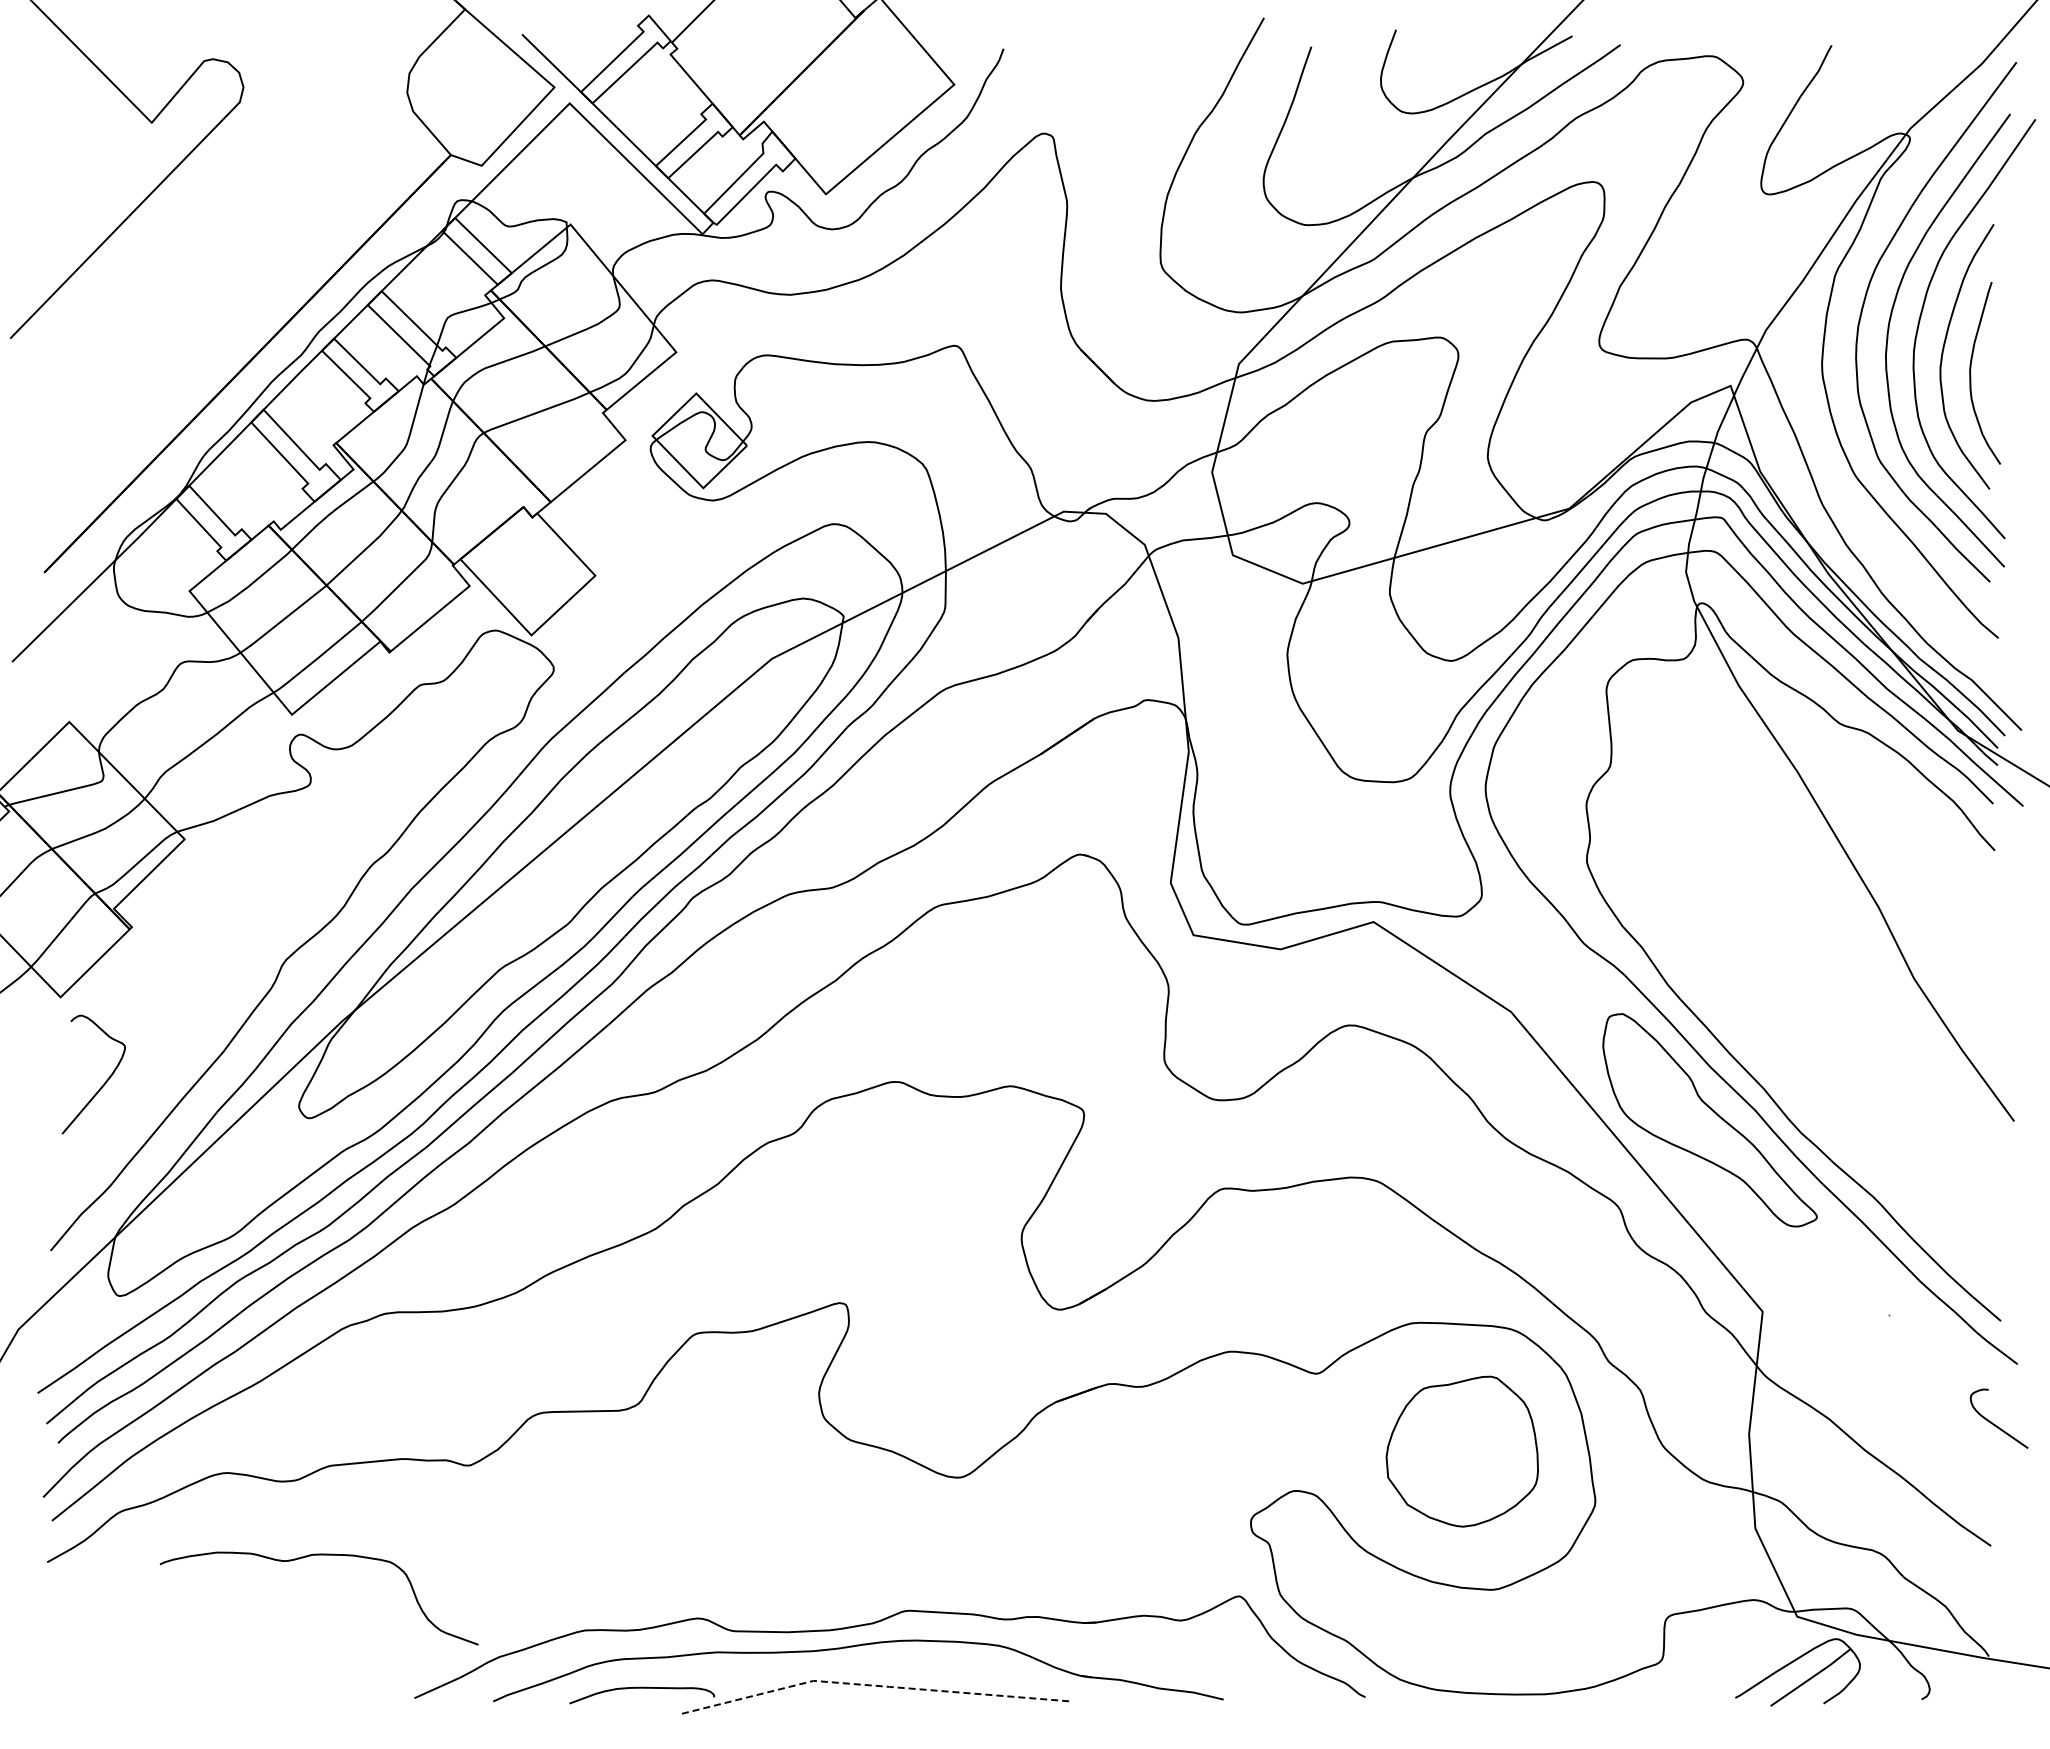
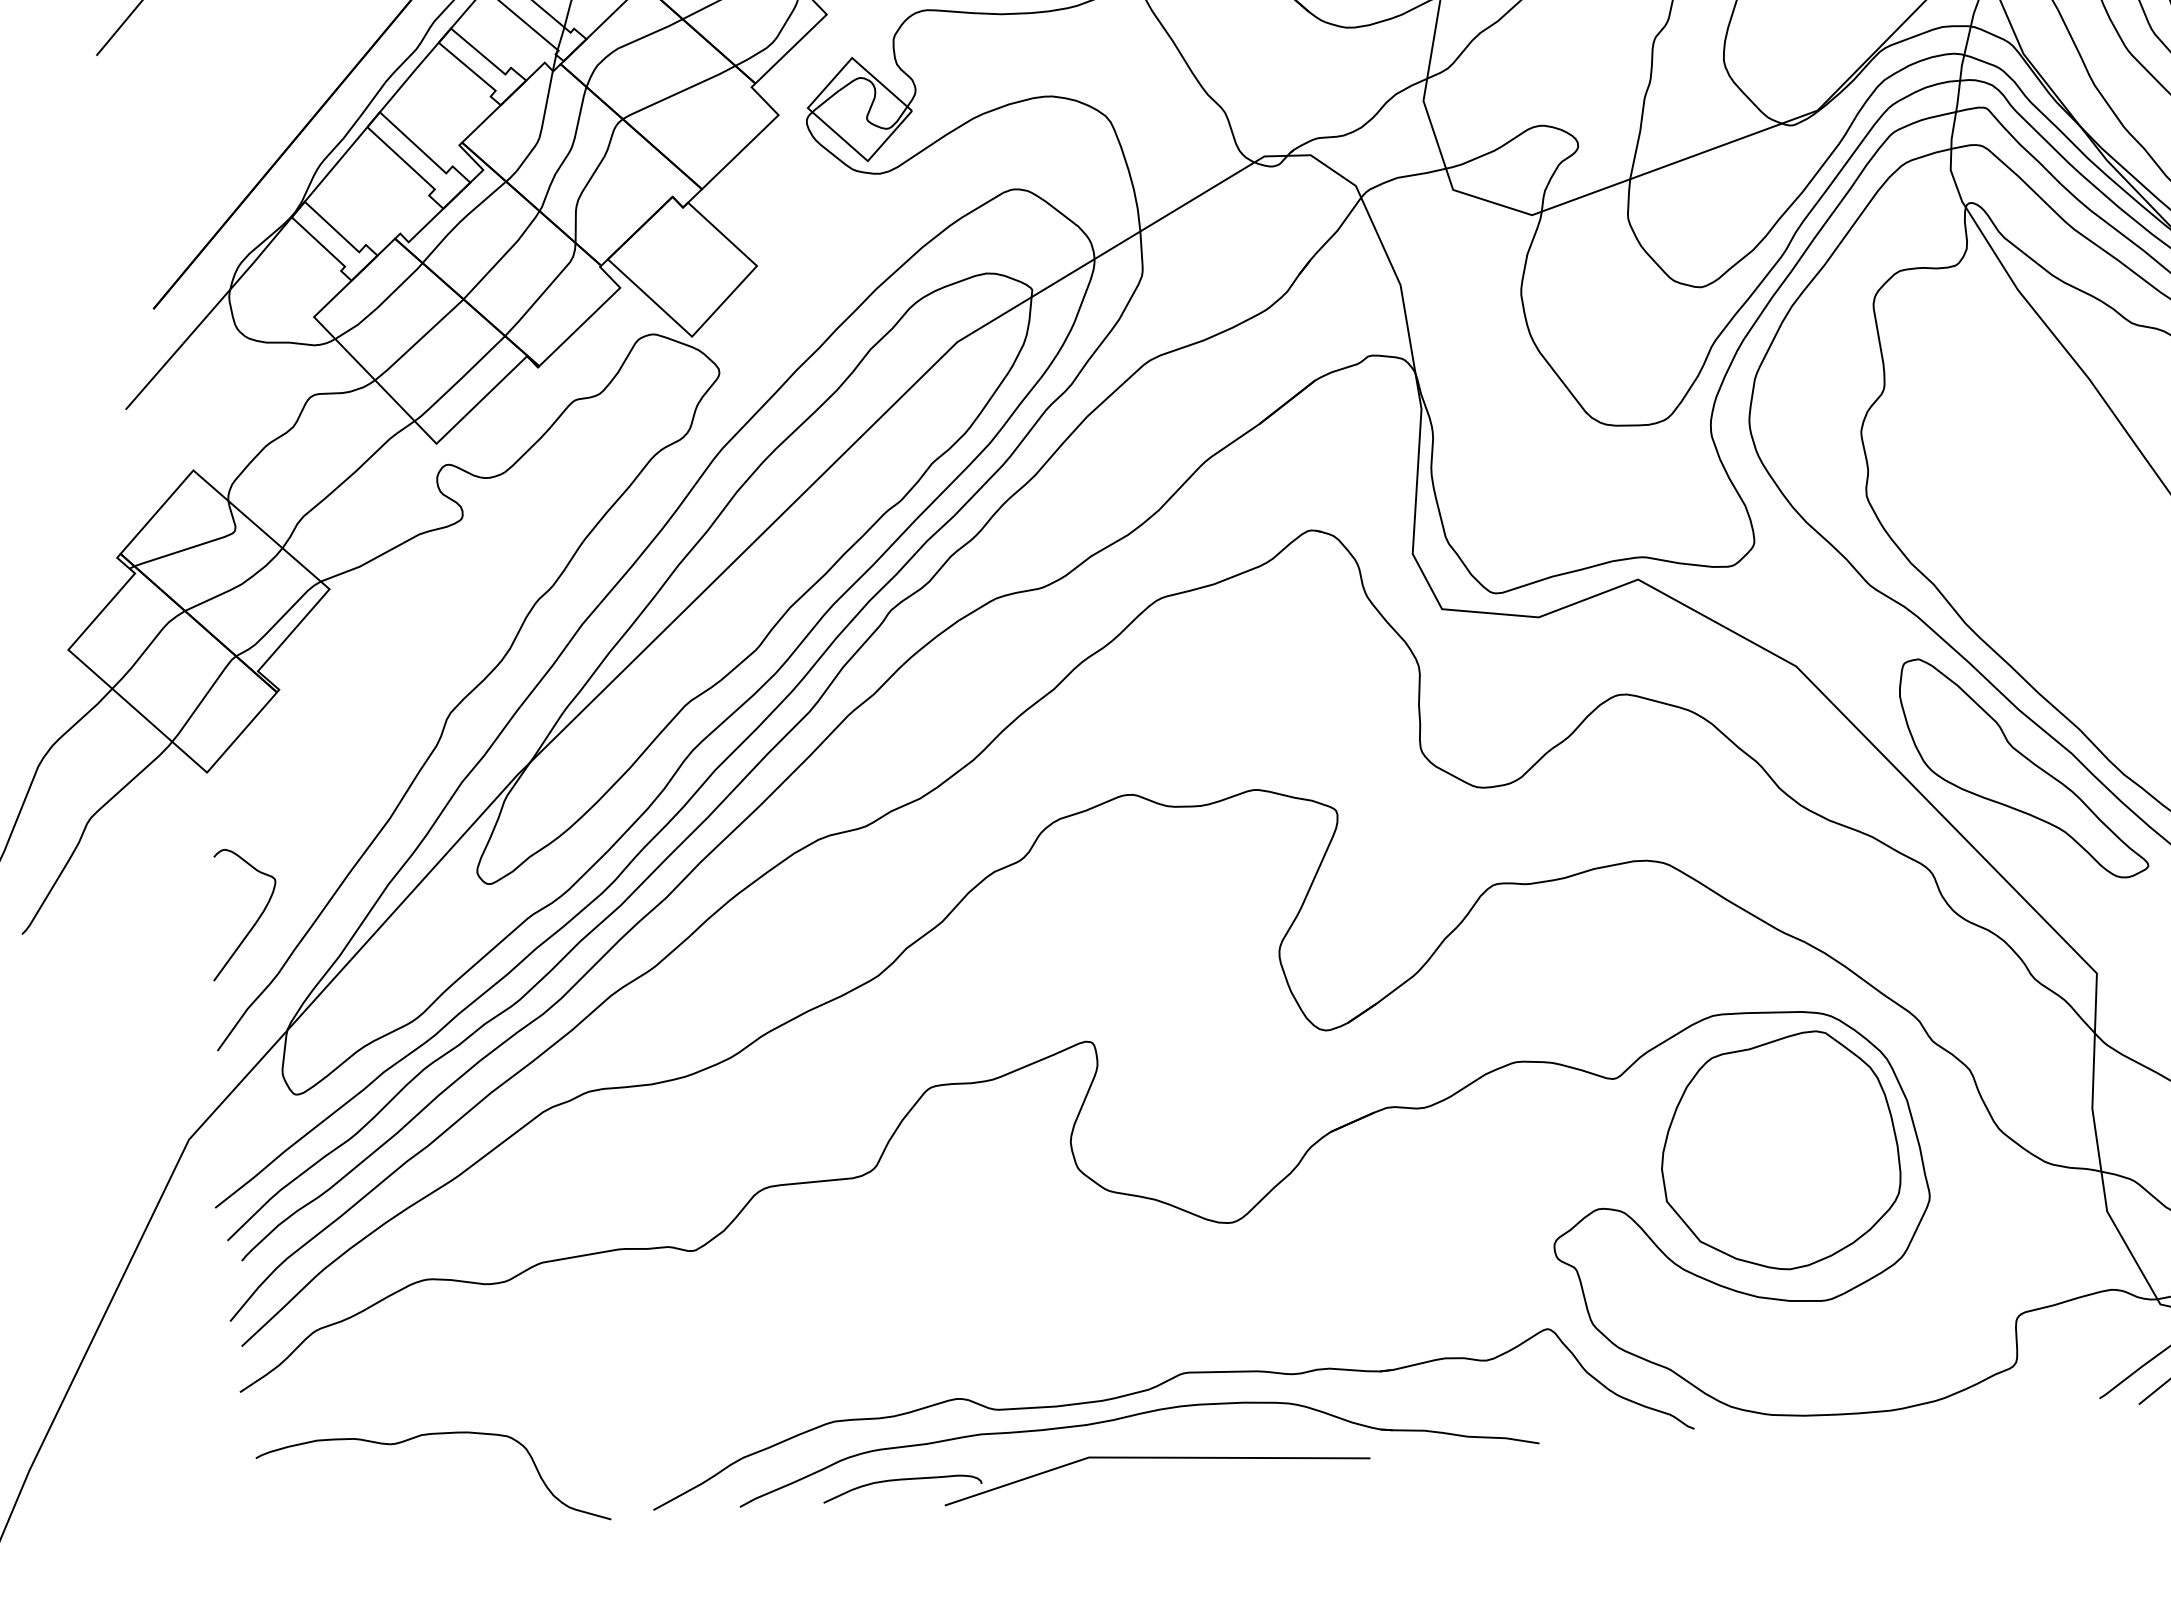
curve: (103, 1083) -> (254, 922), moved
part: (1462, 1451) -> (1780, 1151), size x1.43
curve: (307, 1557) -> (416, 1438), moved
line: (871, 1685) -> (1152, 1457), dashed -> solid

